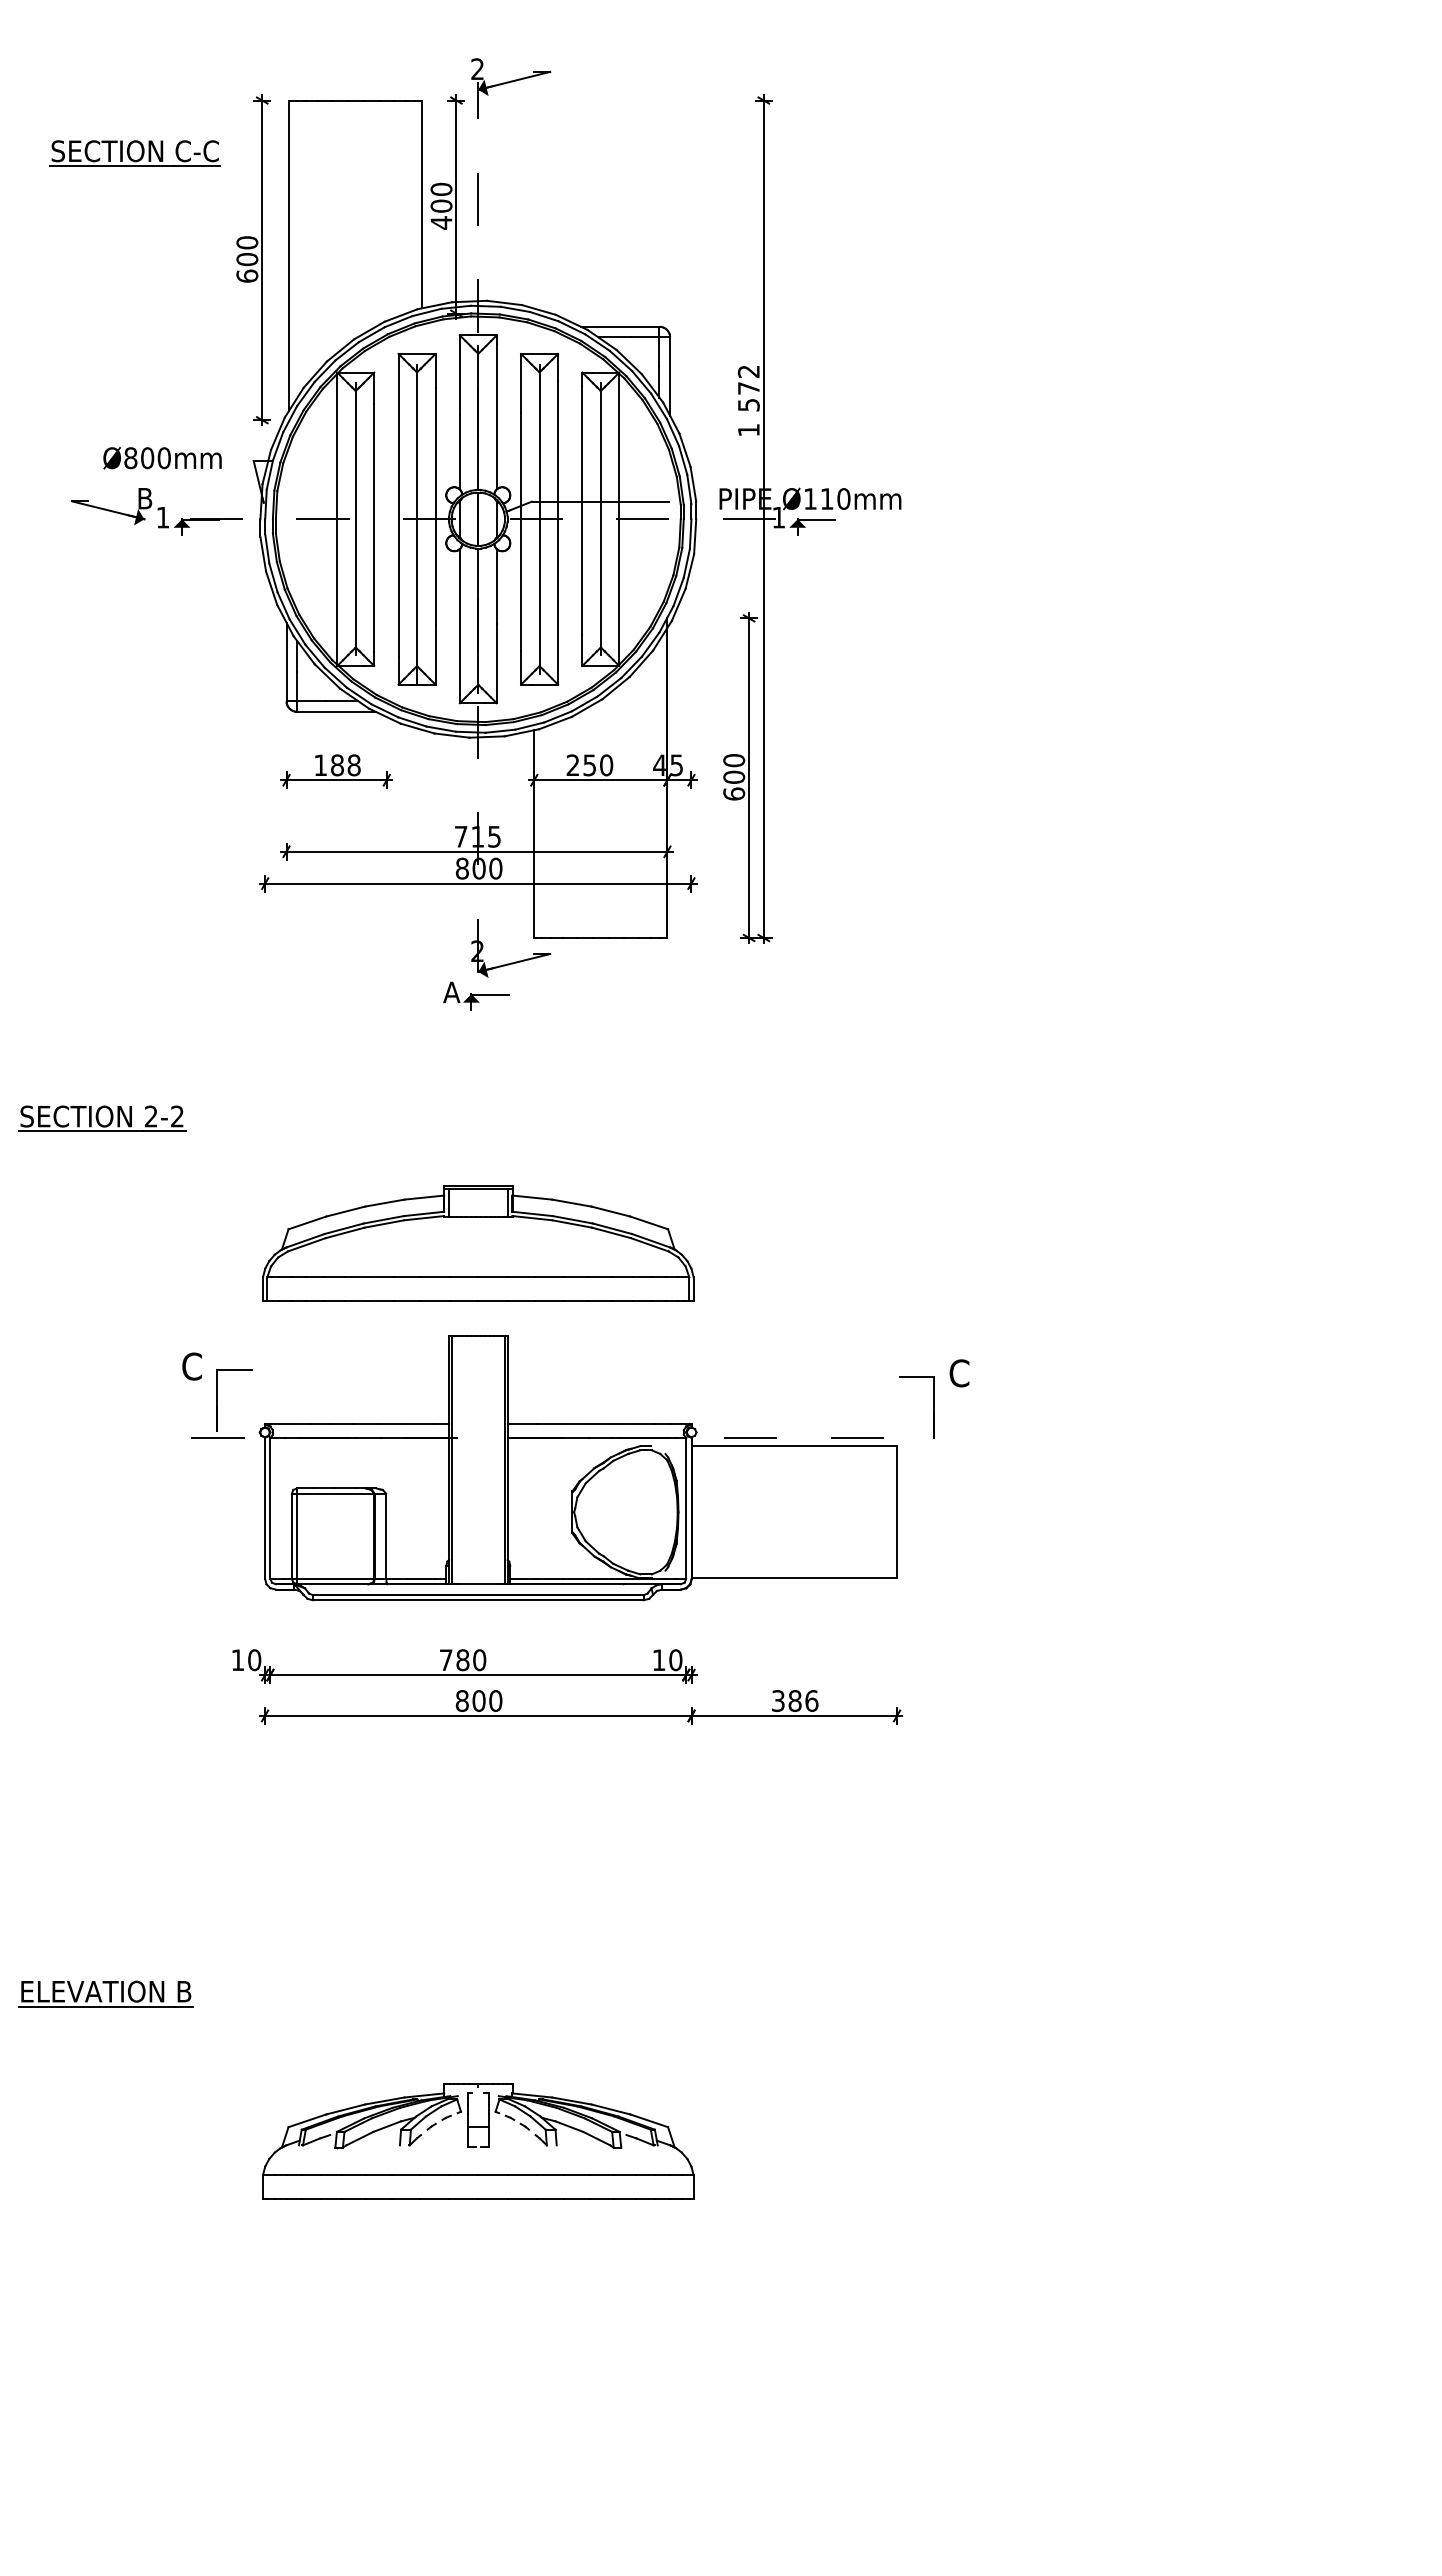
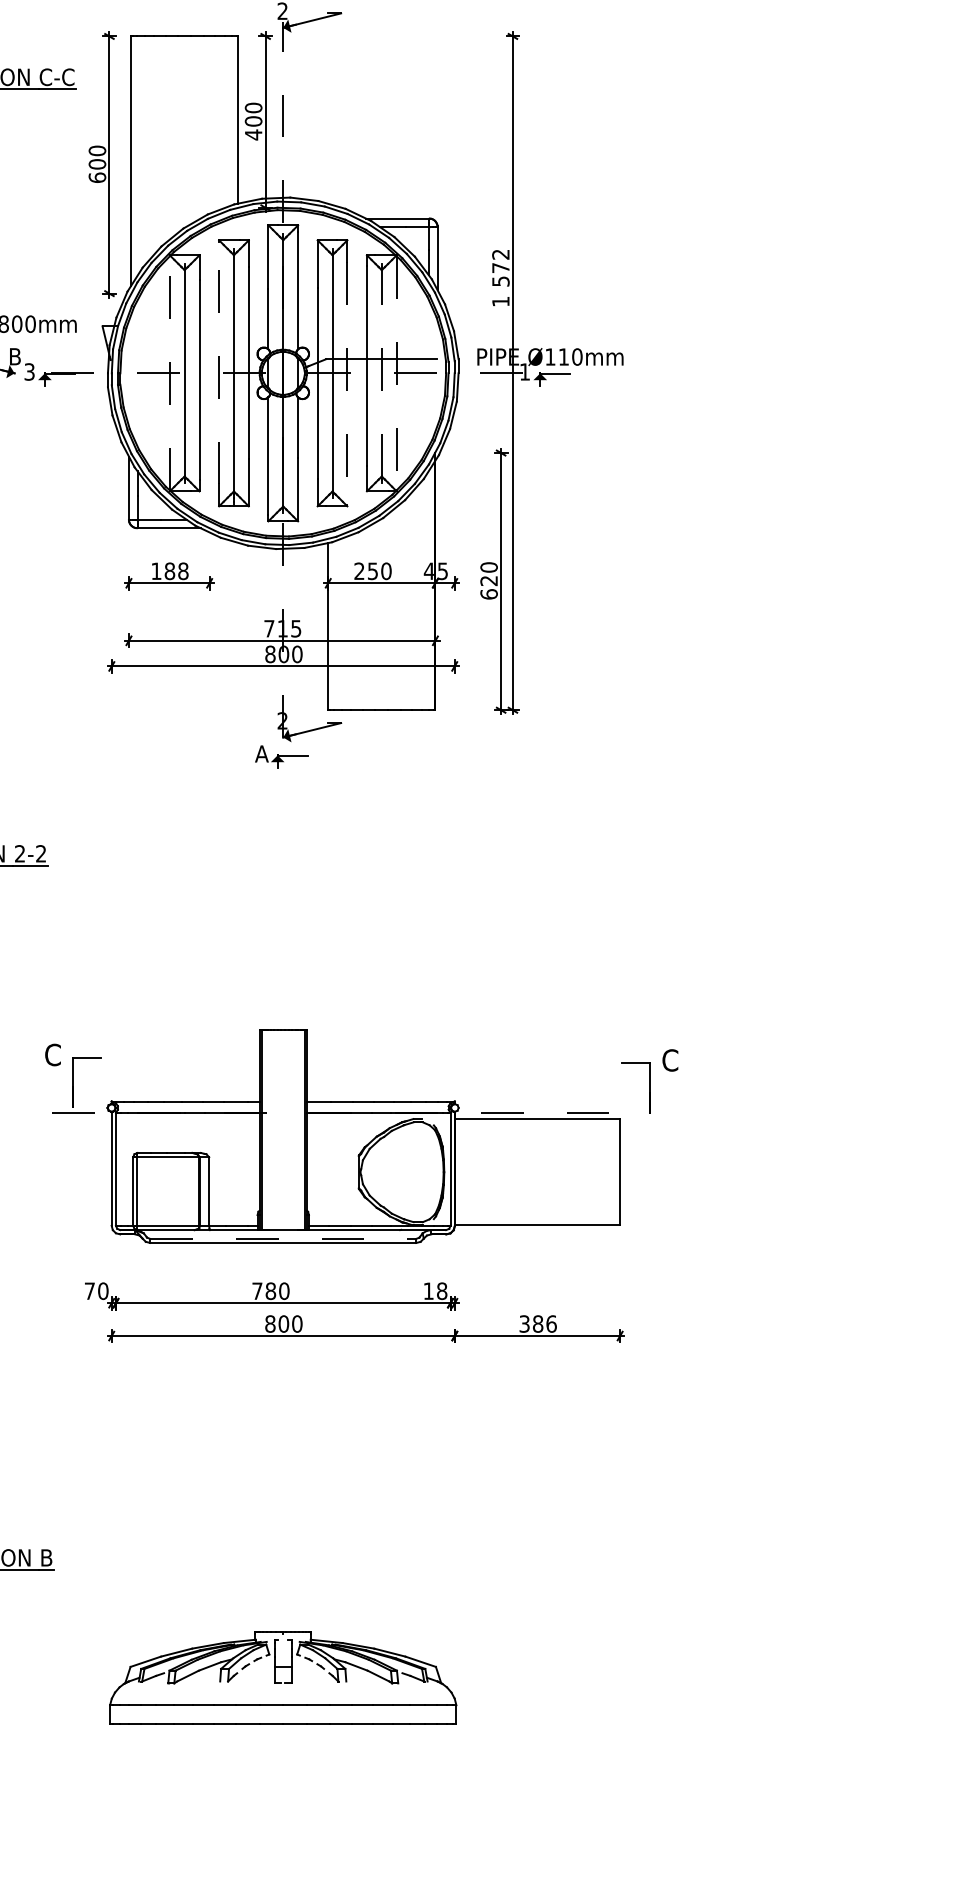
line: (398, 506) -> (219, 363), solid -> dashed
text: (162, 517) -> (29, 371), 1 -> 3
line: (337, 518) -> (169, 372), solid -> dashed
line: (600, 518) -> (381, 372), solid -> dashed
line: (619, 519) -> (396, 373), solid -> dashed
line: (558, 531) -> (347, 383), solid -> dashed
text: (734, 776) -> (489, 580), 600 -> 620
part: (478, 1243) -> (283, 955), removed
line: (478, 1595) -> (283, 1239), solid -> dashed
text: (237, 1659) -> (89, 1290), 10 -> 70
text: (675, 1659) -> (441, 1290), 10 -> 18

